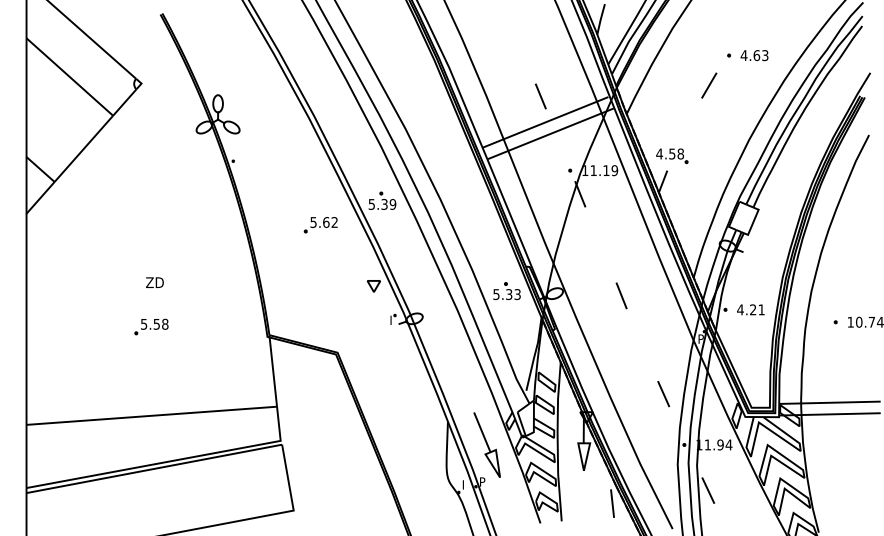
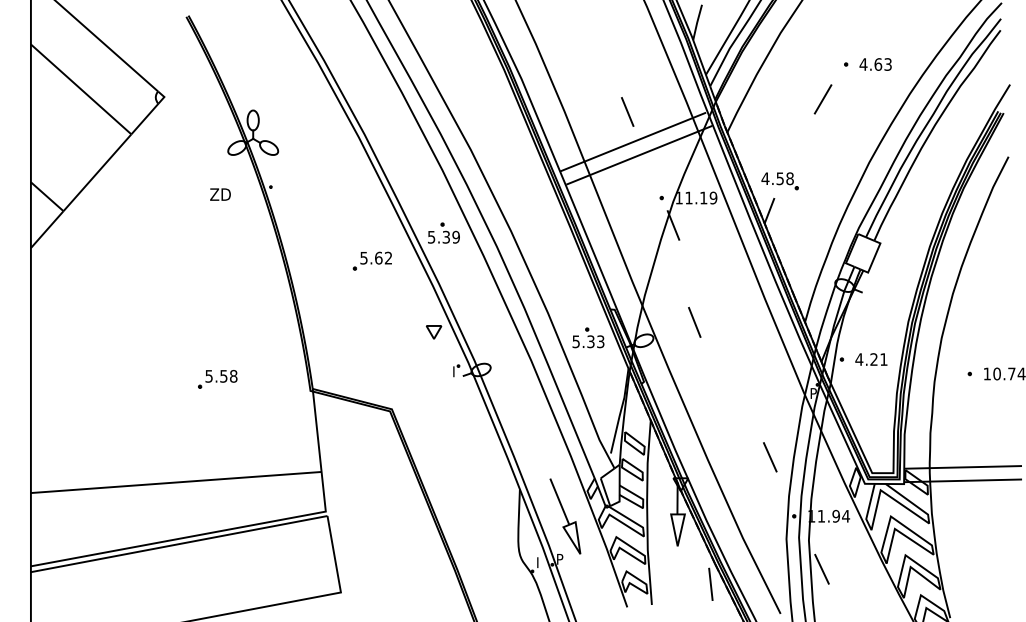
text: (154, 282) -> (220, 194), moved
line: (621, 295) -> (694, 322), moved
part: (151, 326) -> (217, 378), moved

